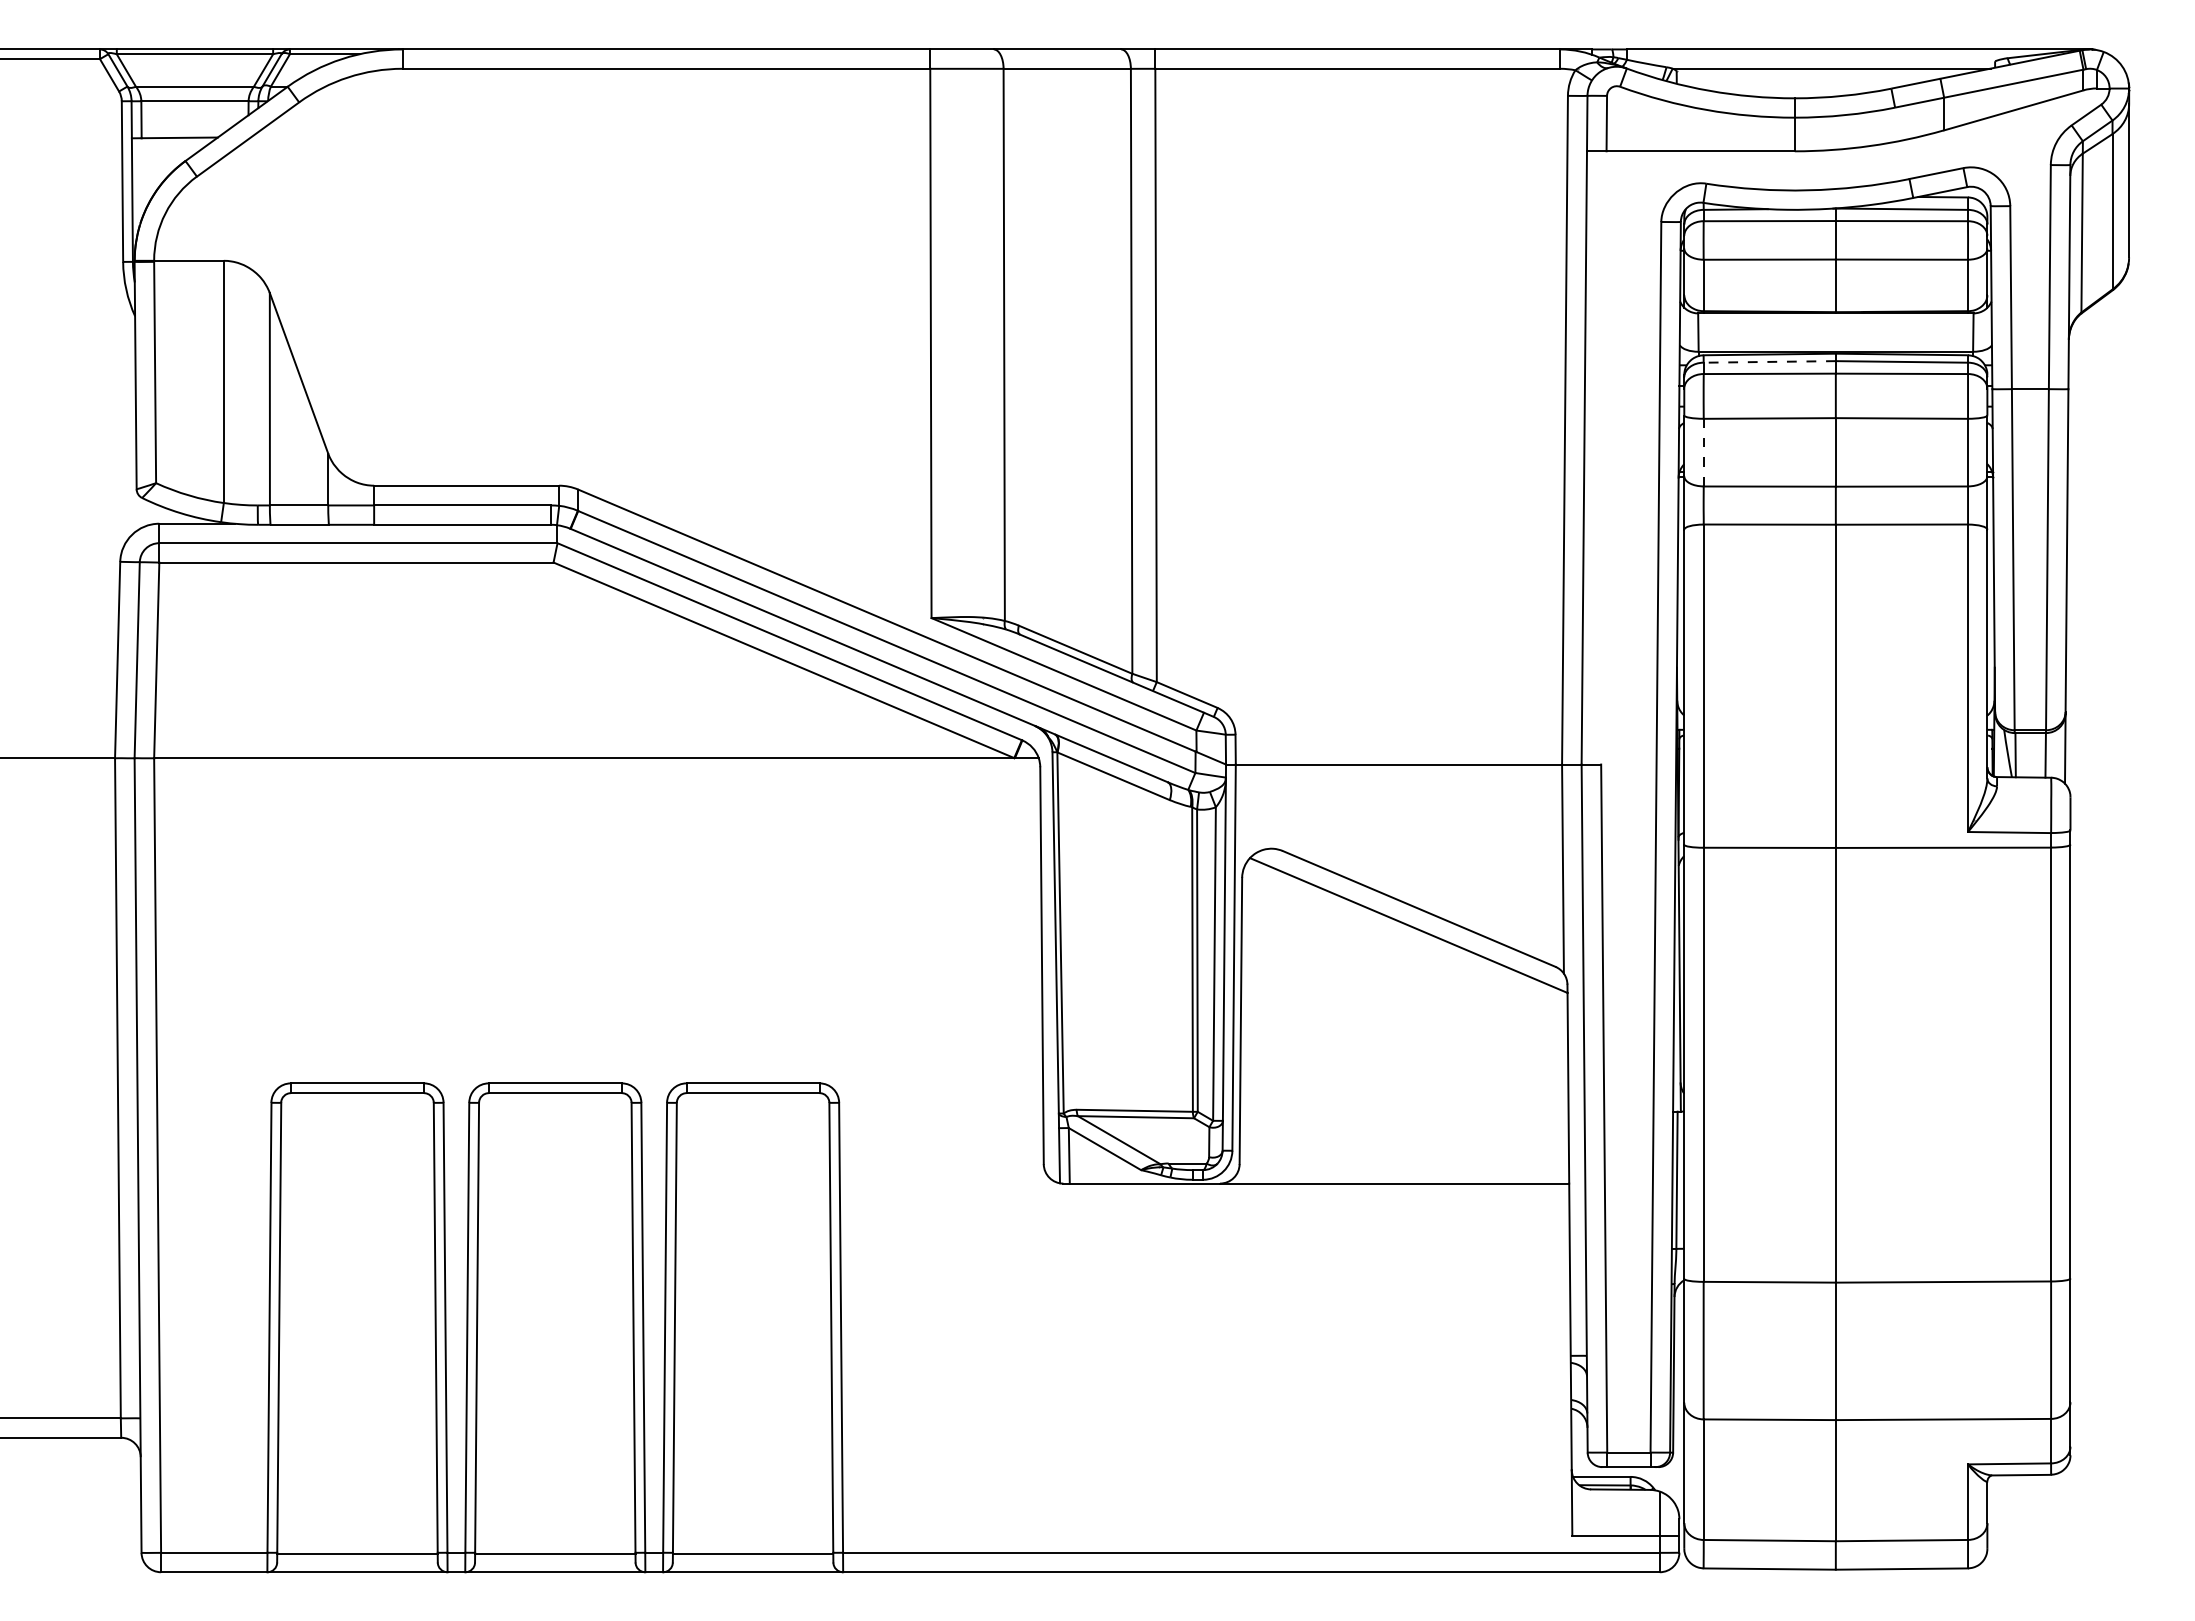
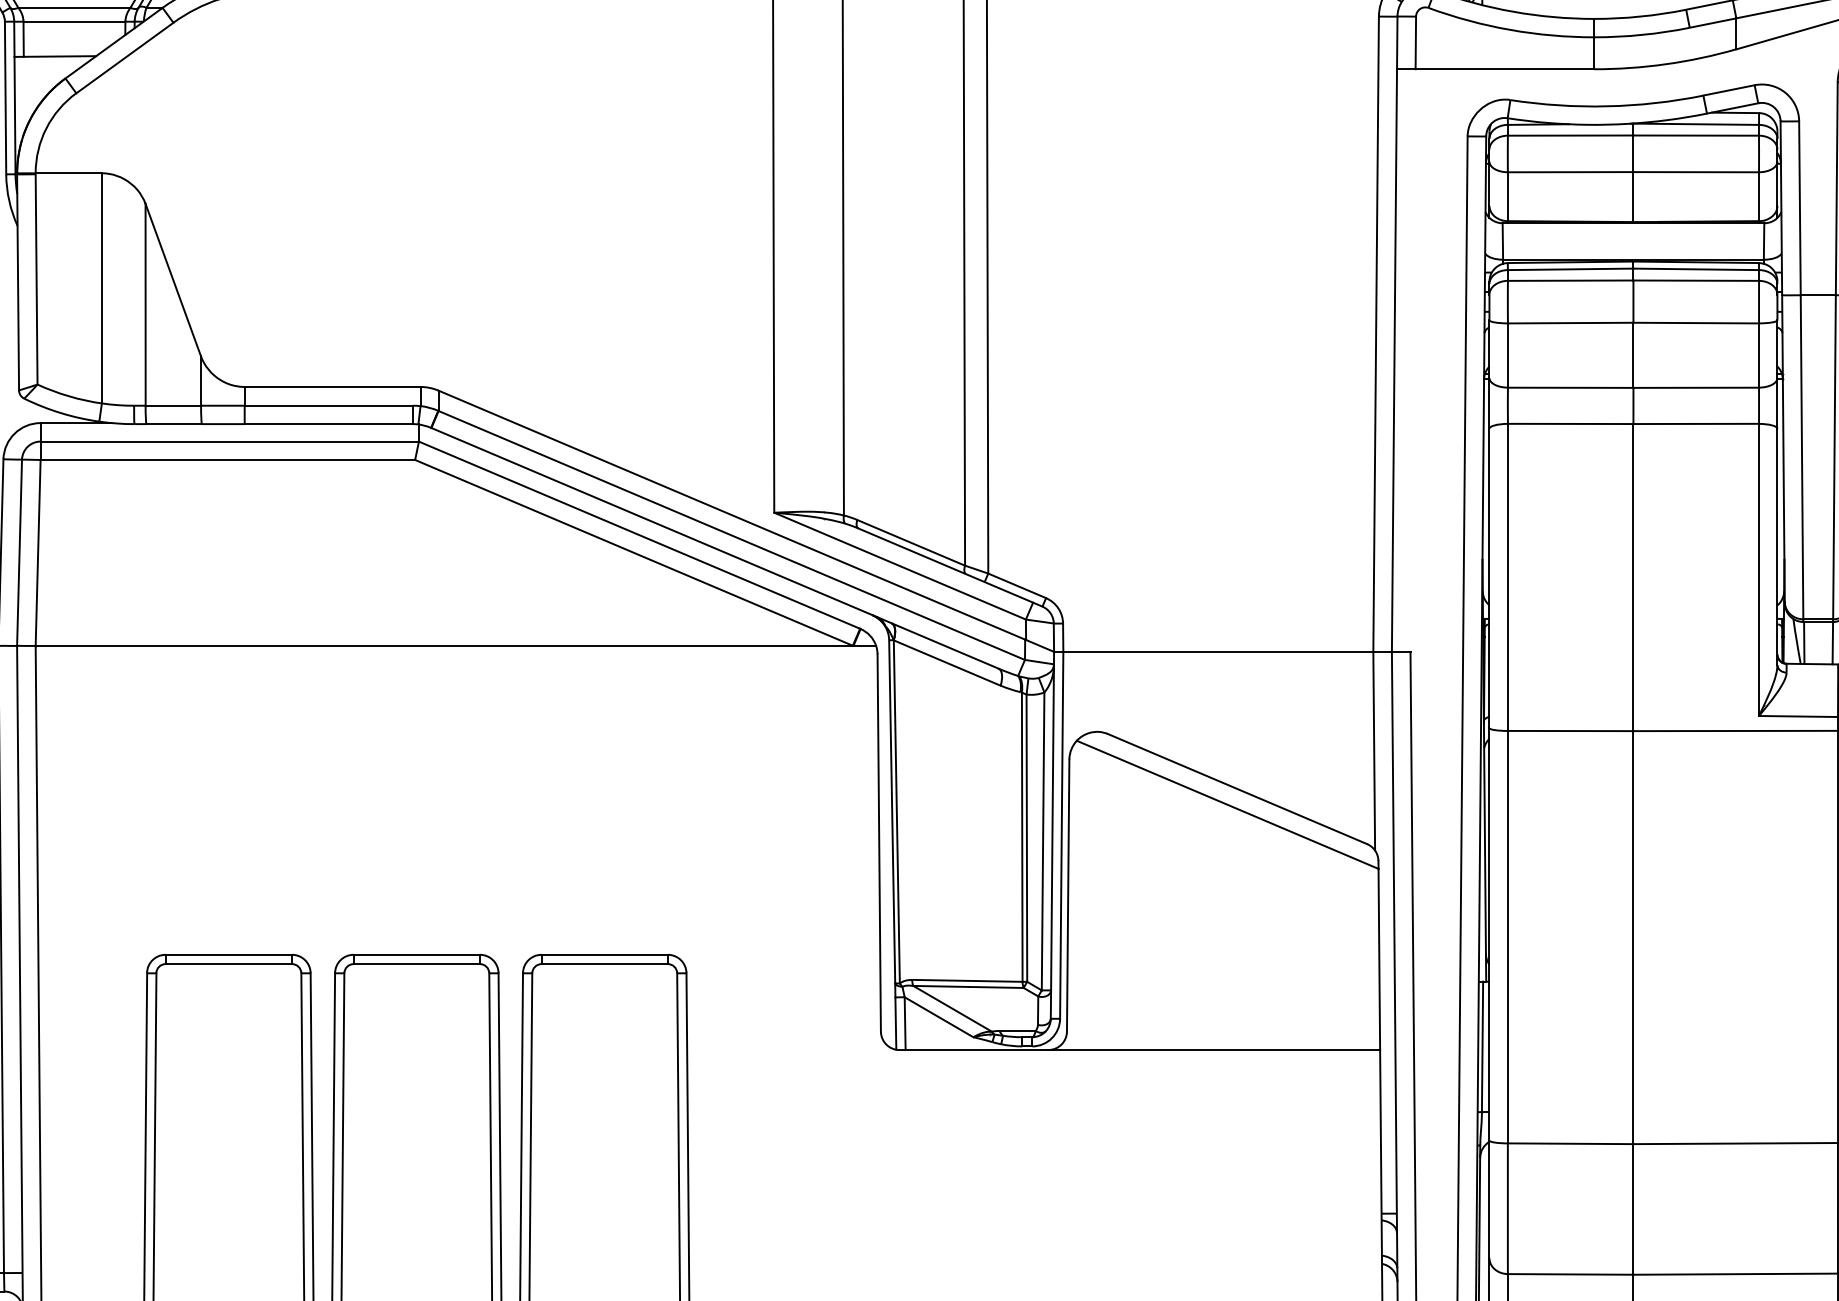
line: (1769, 361) -> (1570, 268), dashed -> solid
line: (1703, 452) -> (1507, 355), dashed -> solid

